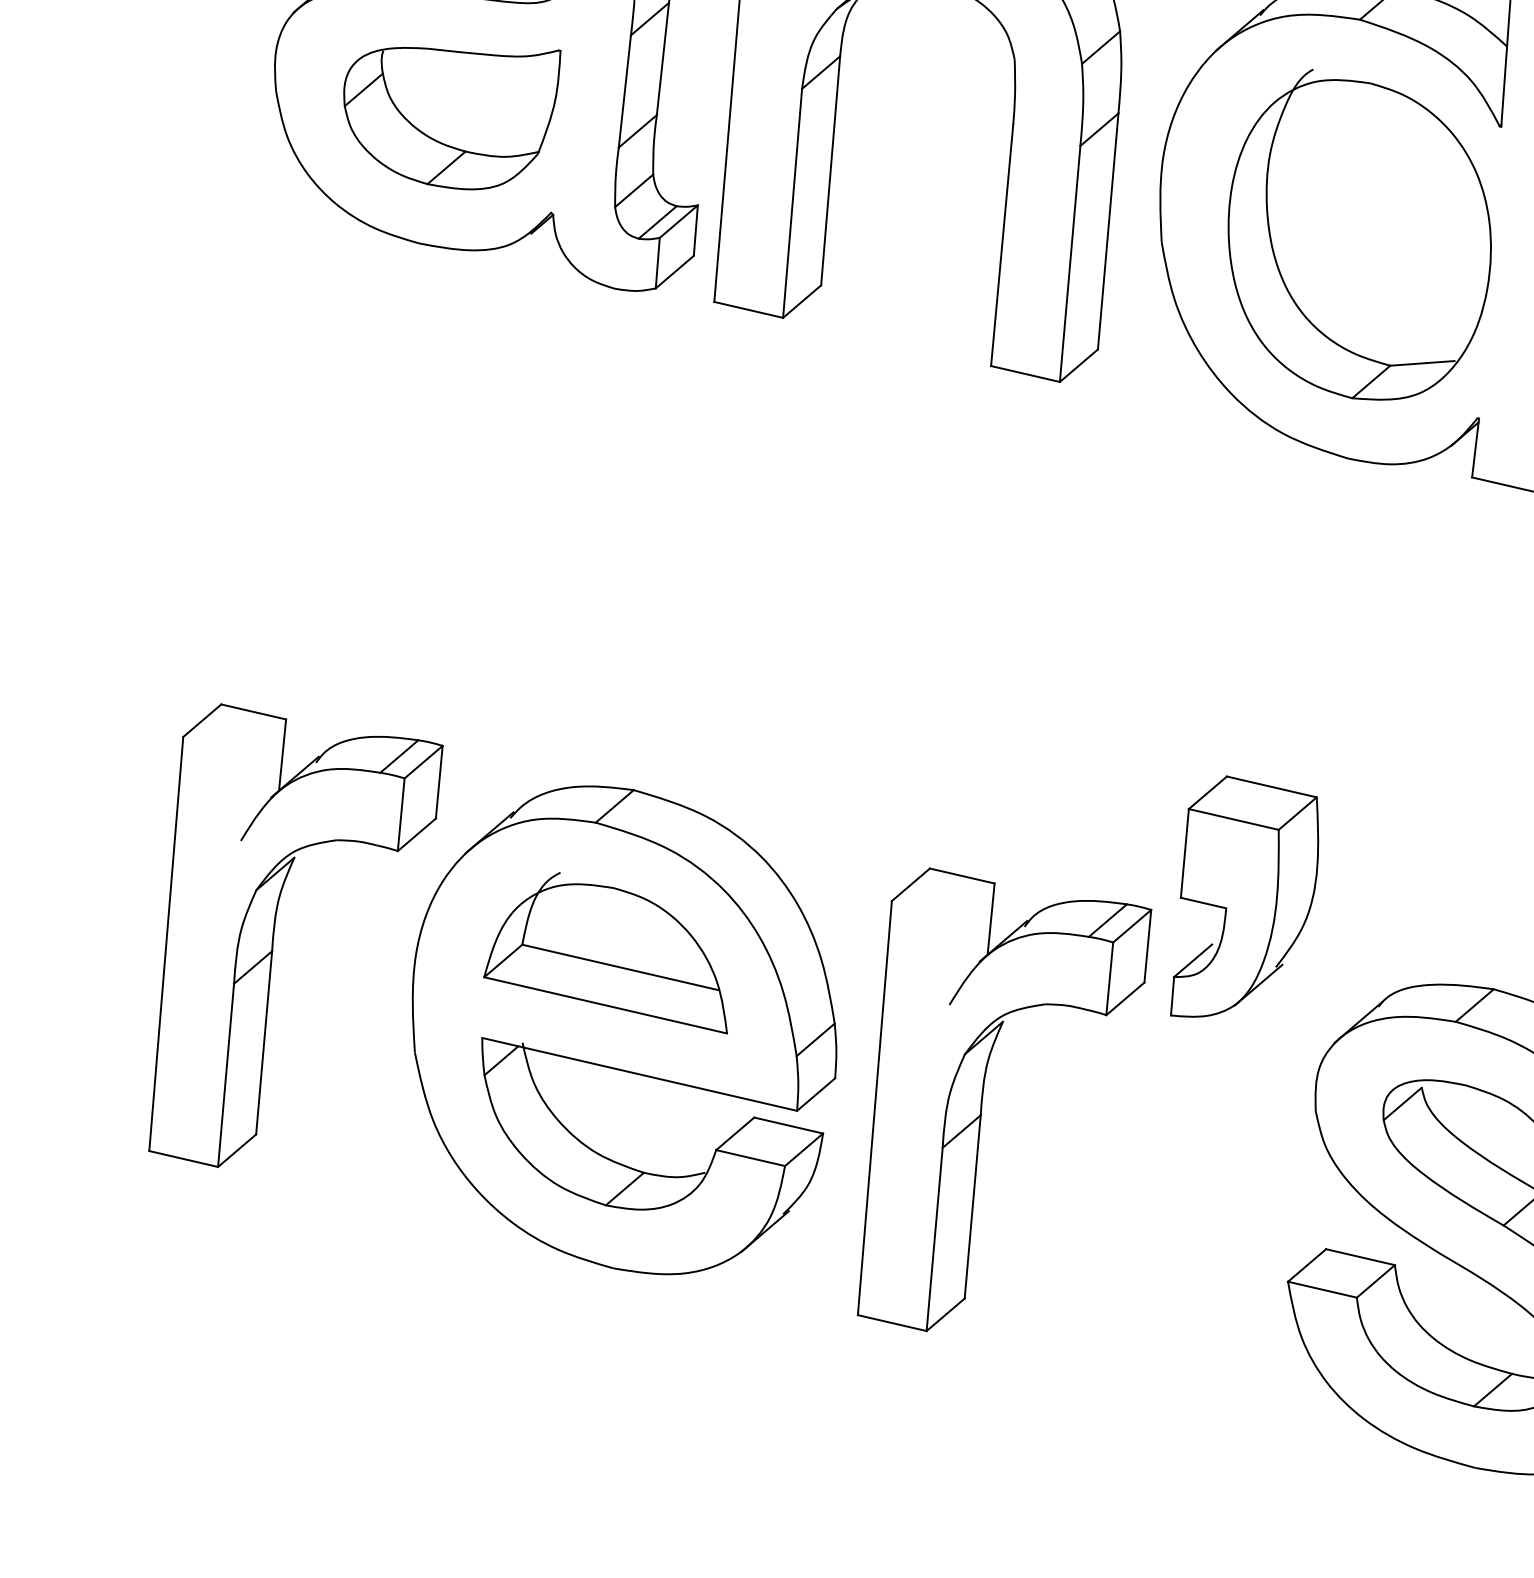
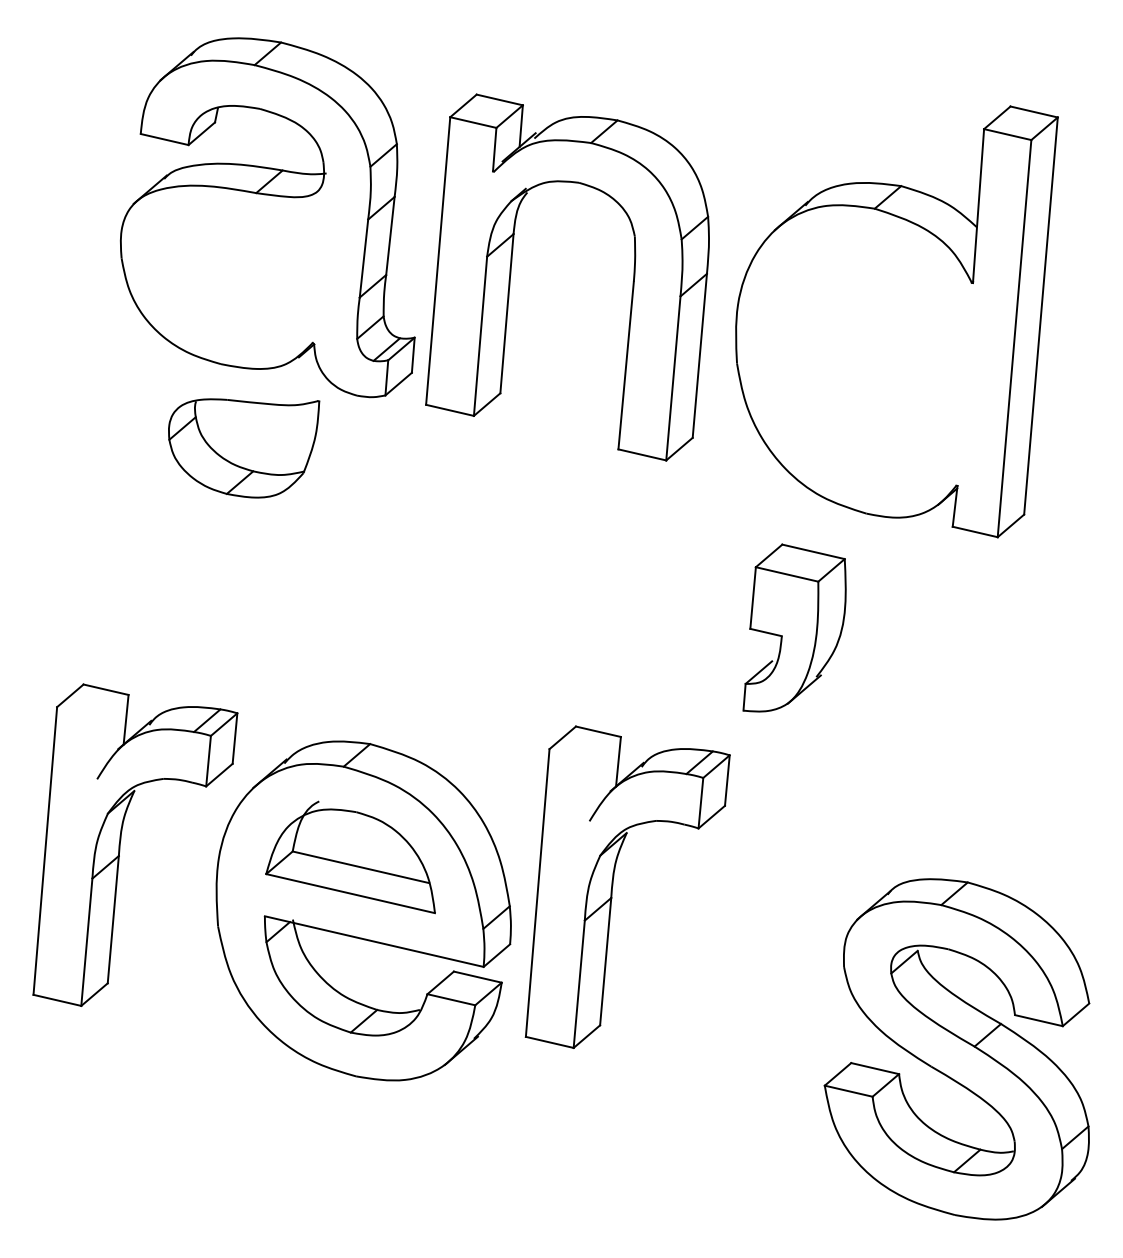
part: (452, 118) -> (244, 448), moved
part: (1359, 233) -> (874, 357), removed
part: (1244, 895) -> (794, 627), moved
part: (983, 1097) -> (613, 885), moved

